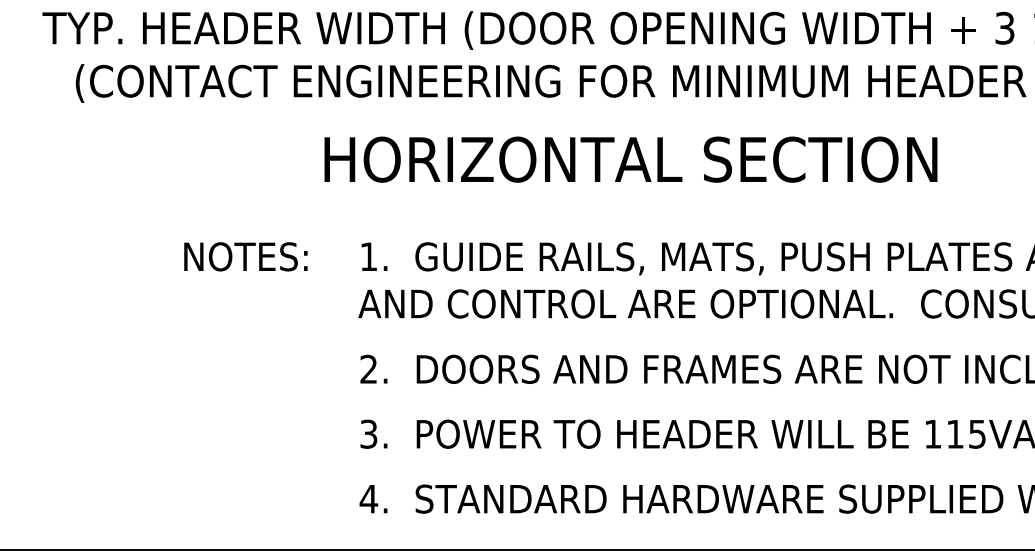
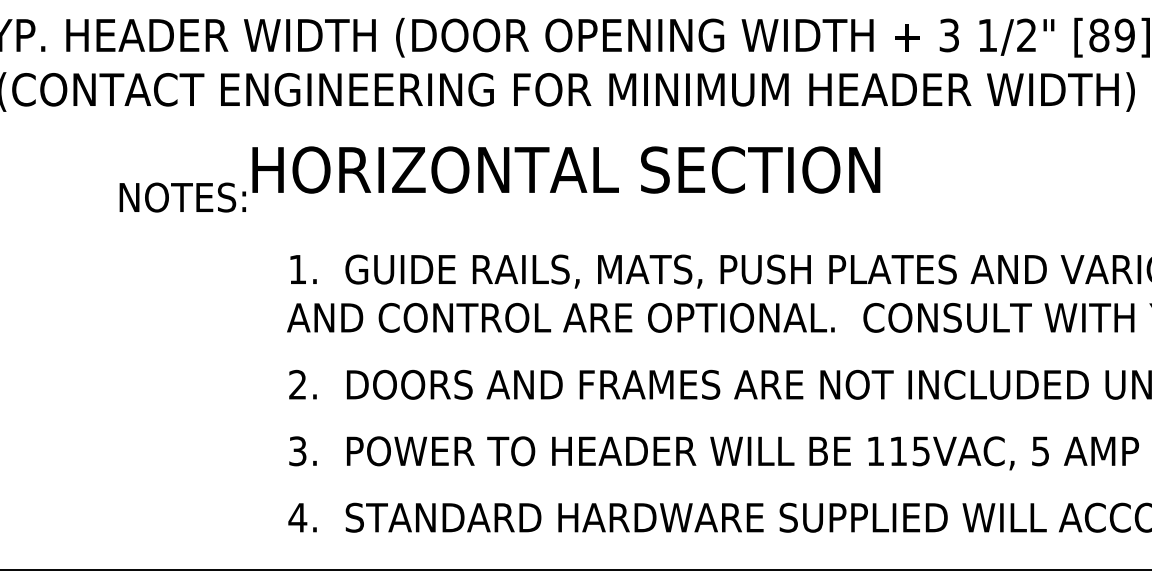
text: (245, 256) -> (182, 197), moved

